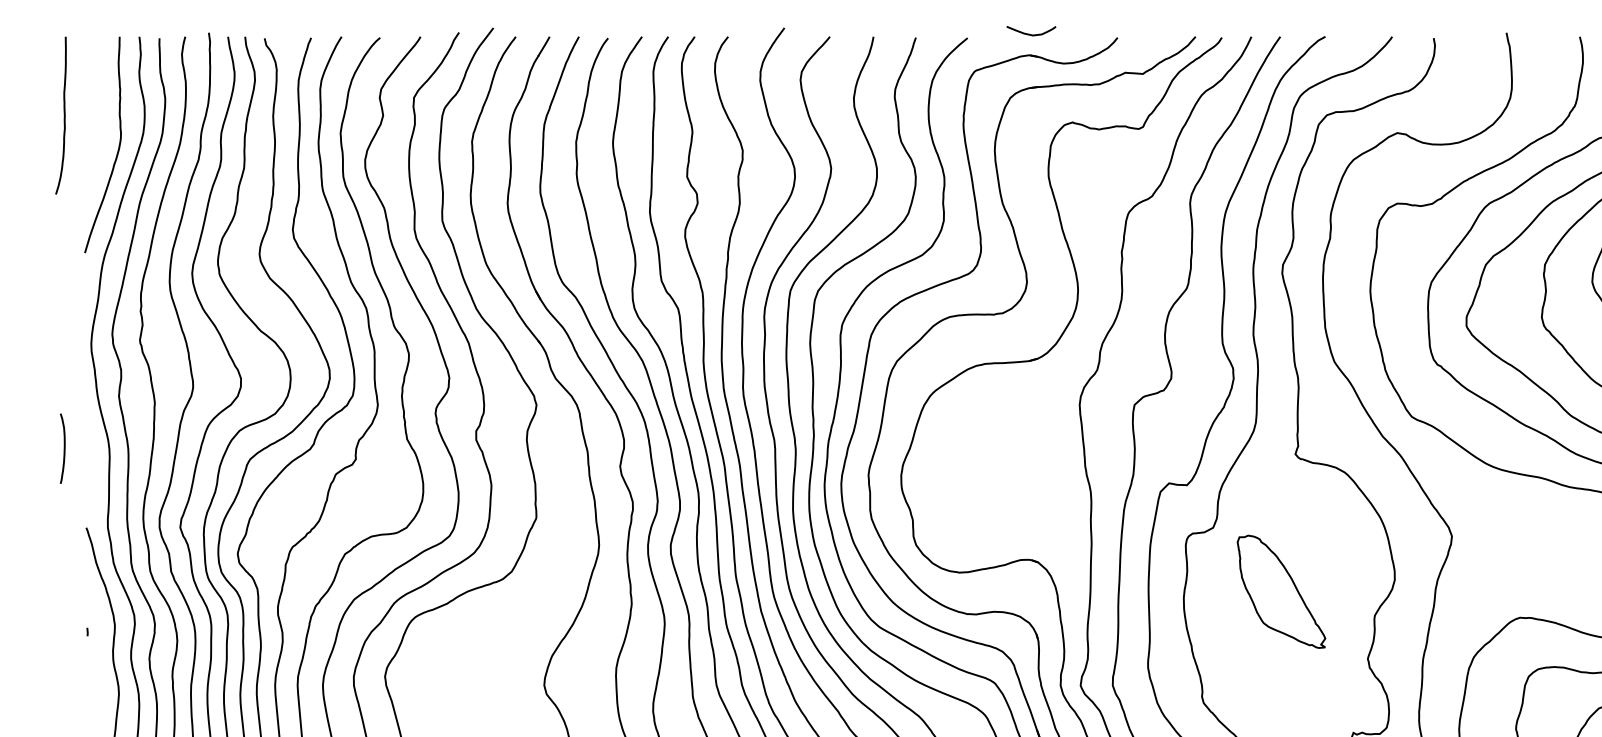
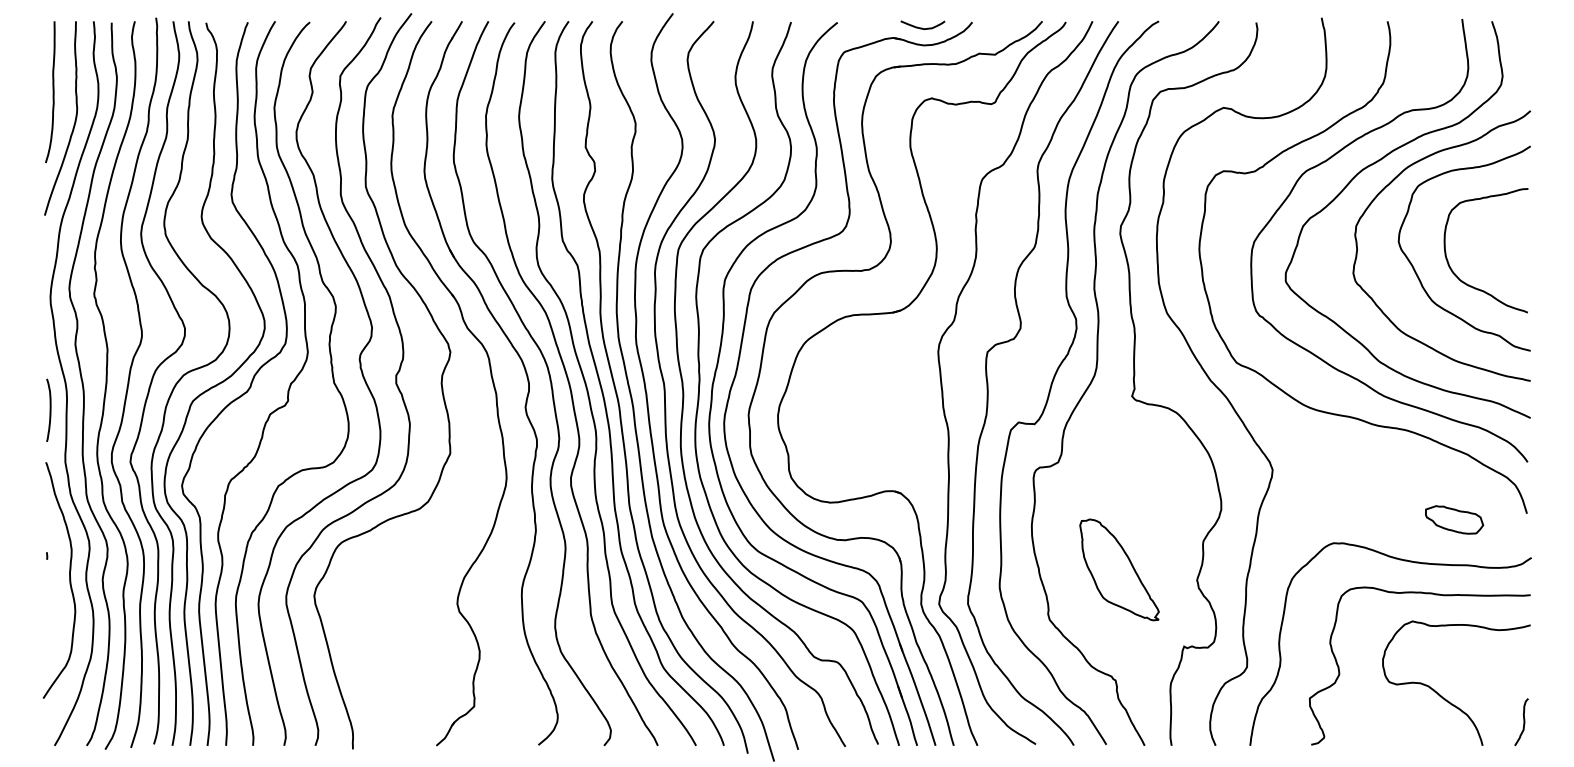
curve: (1030, 33) -> (922, 27), moved
curve: (63, 115) -> (52, 92), moved
curve: (63, 447) -> (49, 409), moved
part: (1281, 591) -> (1119, 569), moved

